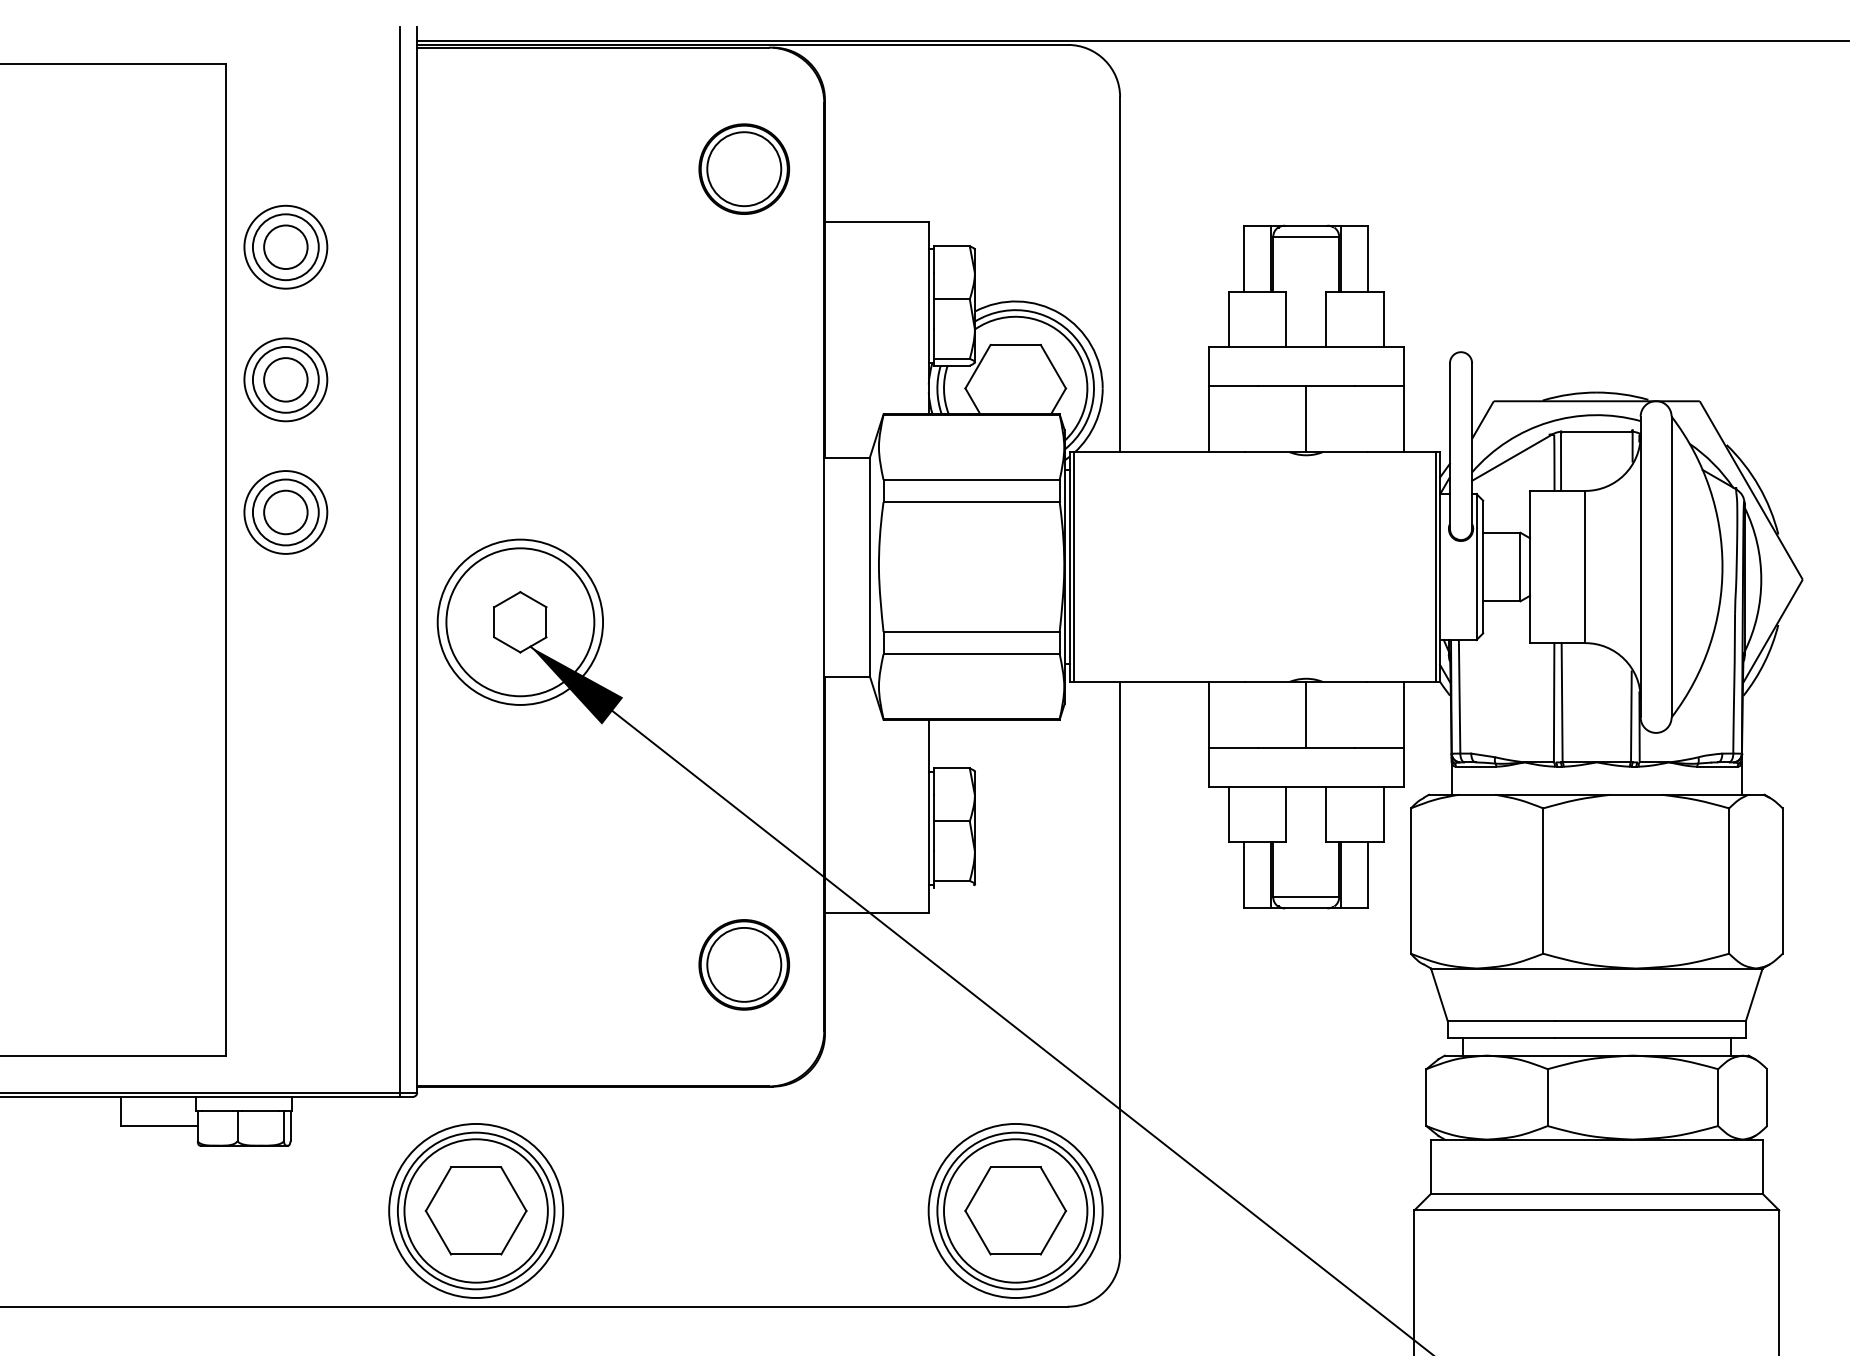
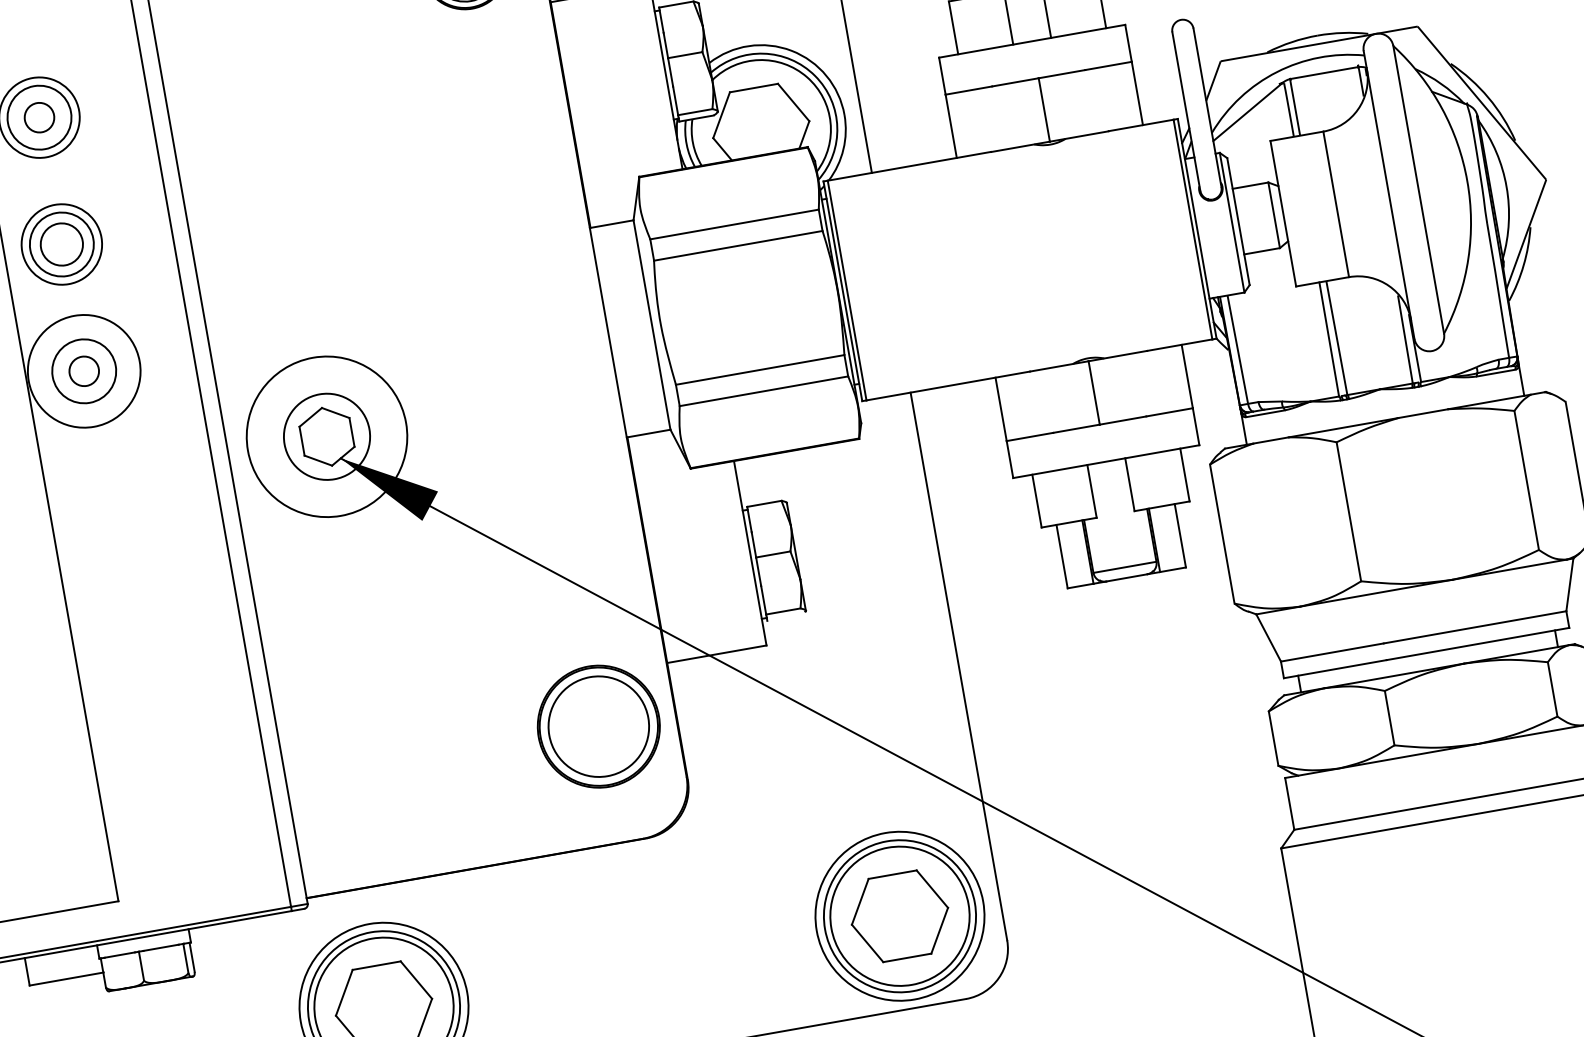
circle: (285, 247) -> (39, 117), size x0.7
circle: (285, 512) -> (83, 371), size x0.7
circle: (285, 512) -> (83, 371), size x1.4
circle: (520, 622) -> (327, 436), size x0.6
part: (744, 964) -> (599, 726), size x1.4

